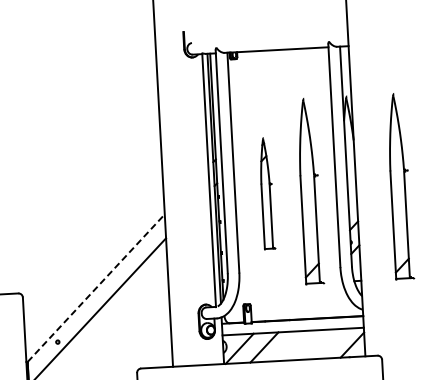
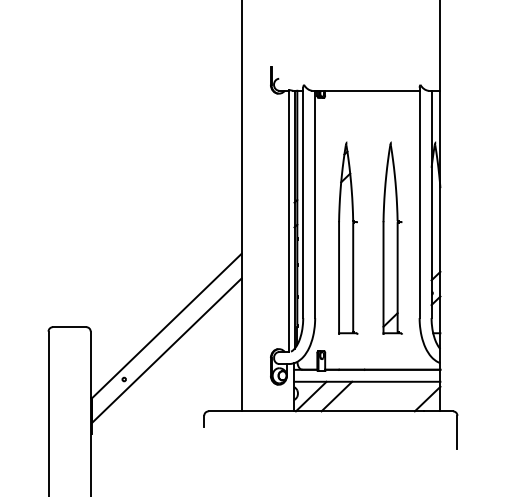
part: (399, 185) -> (485, 237), removed
part: (267, 192) -> (348, 237), size x1.67
line: (95, 288) -> (166, 326), dashed -> solid

